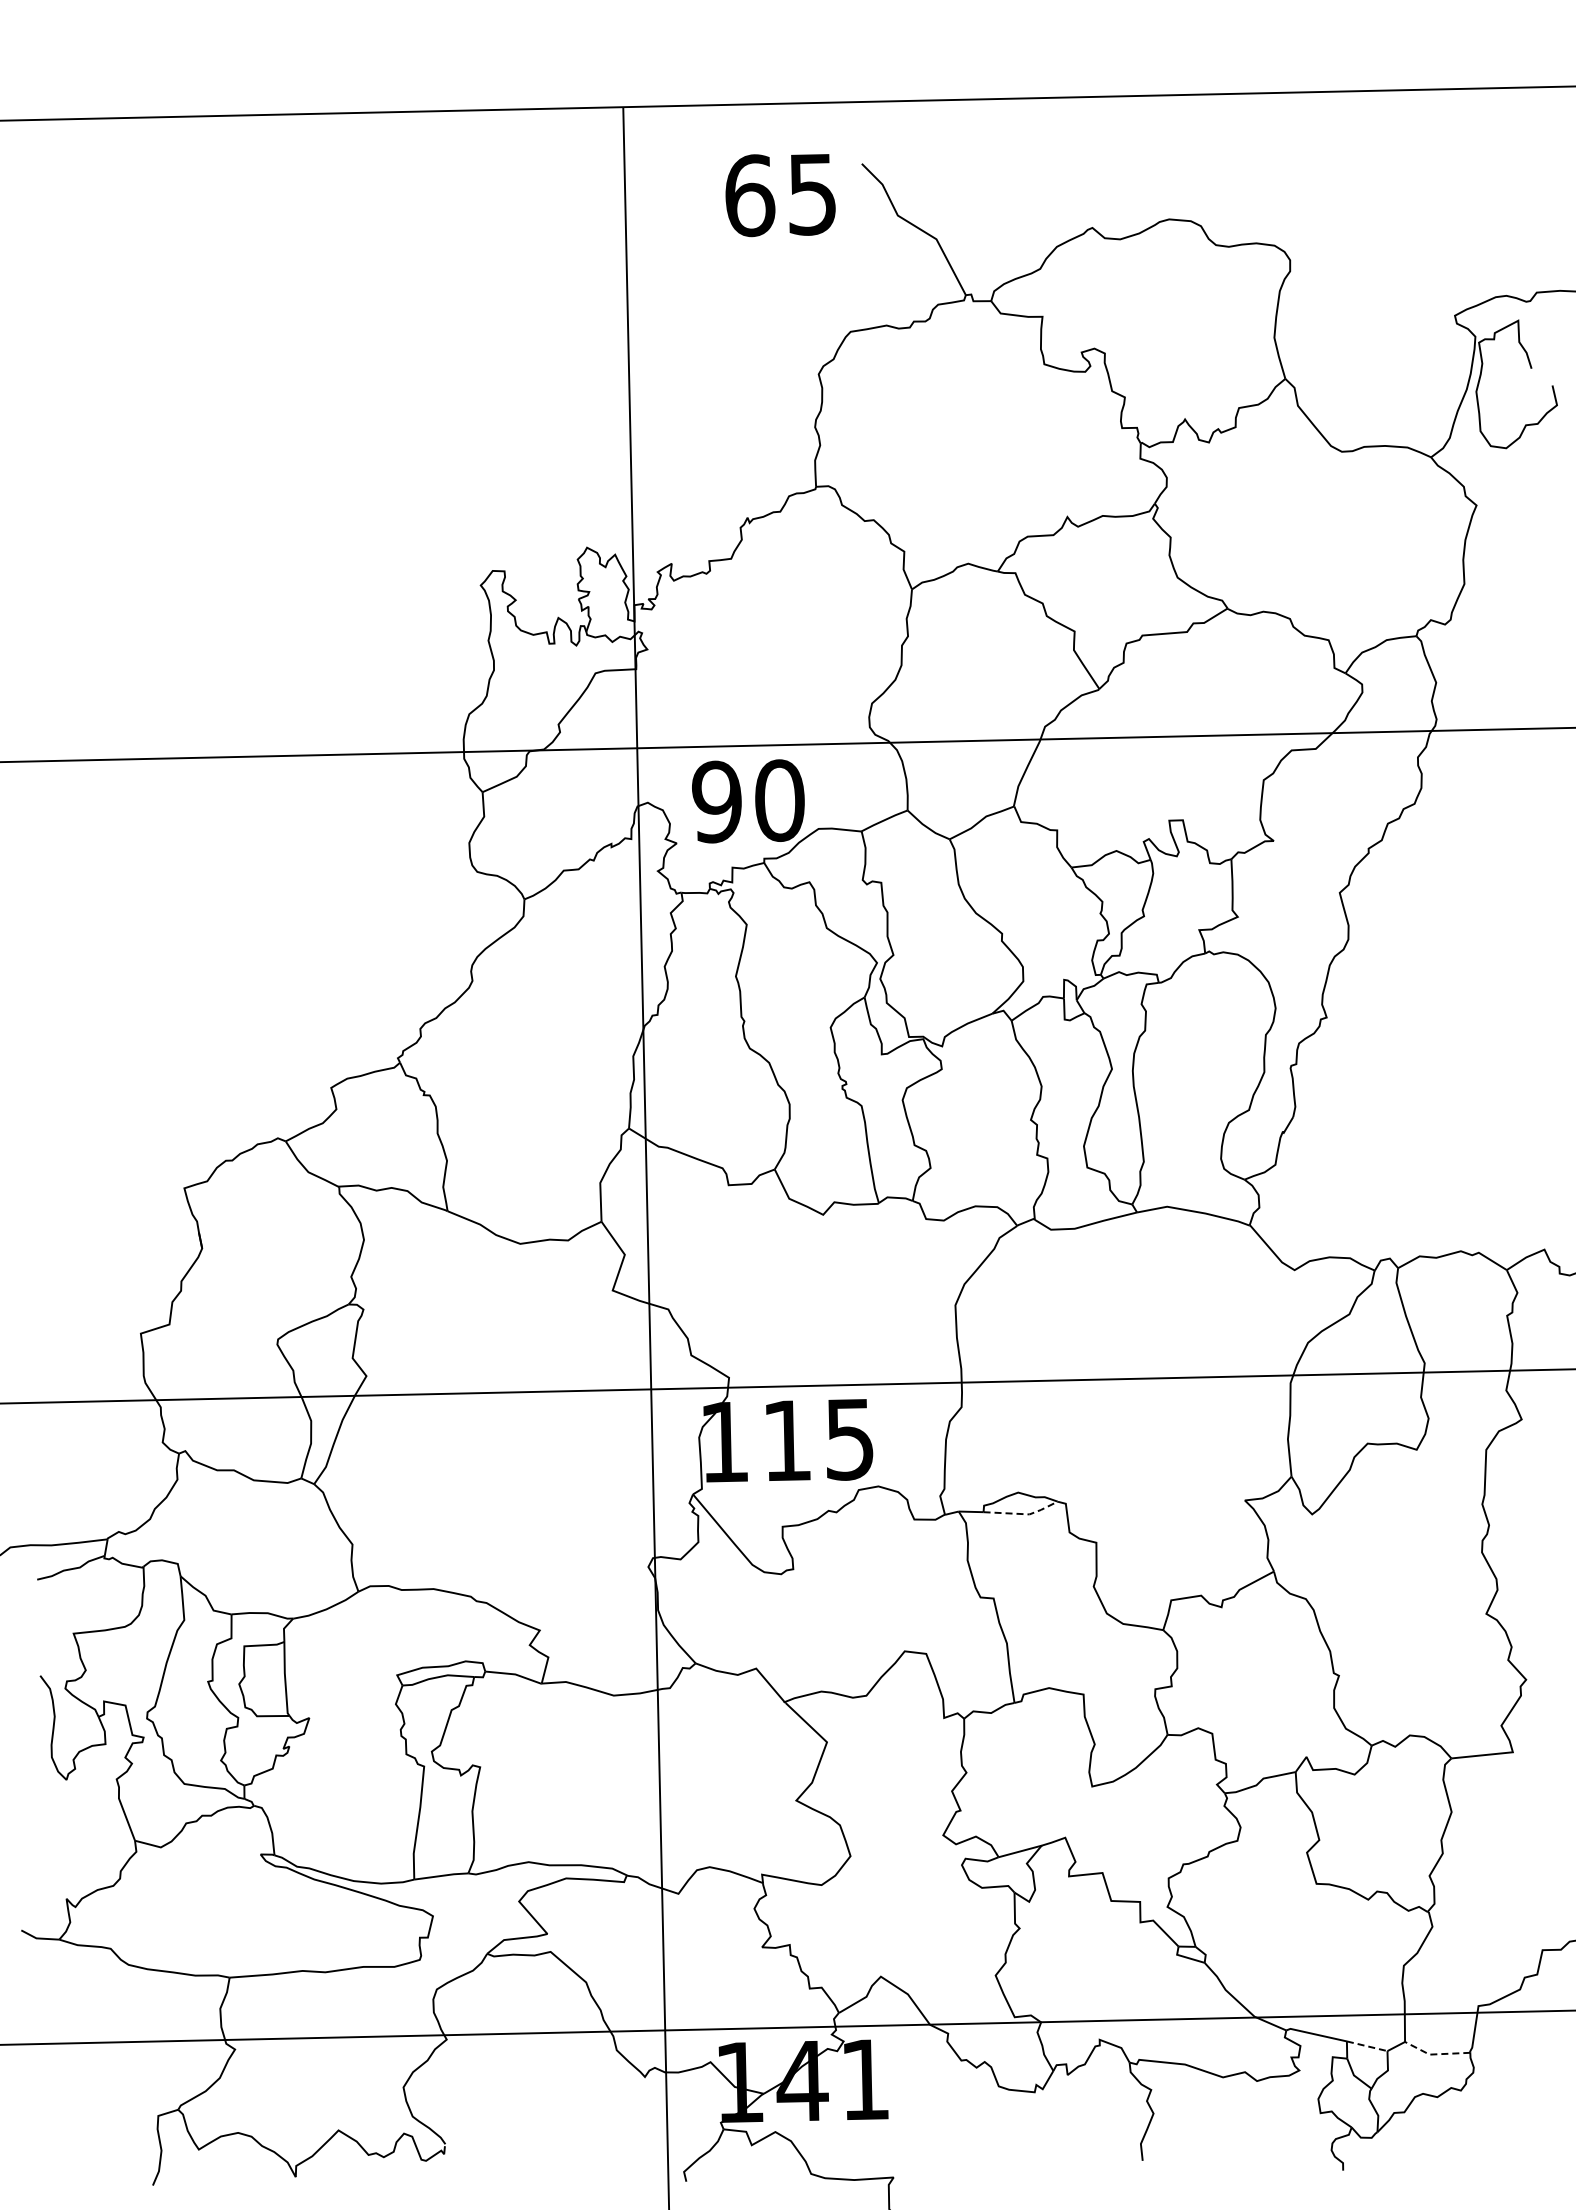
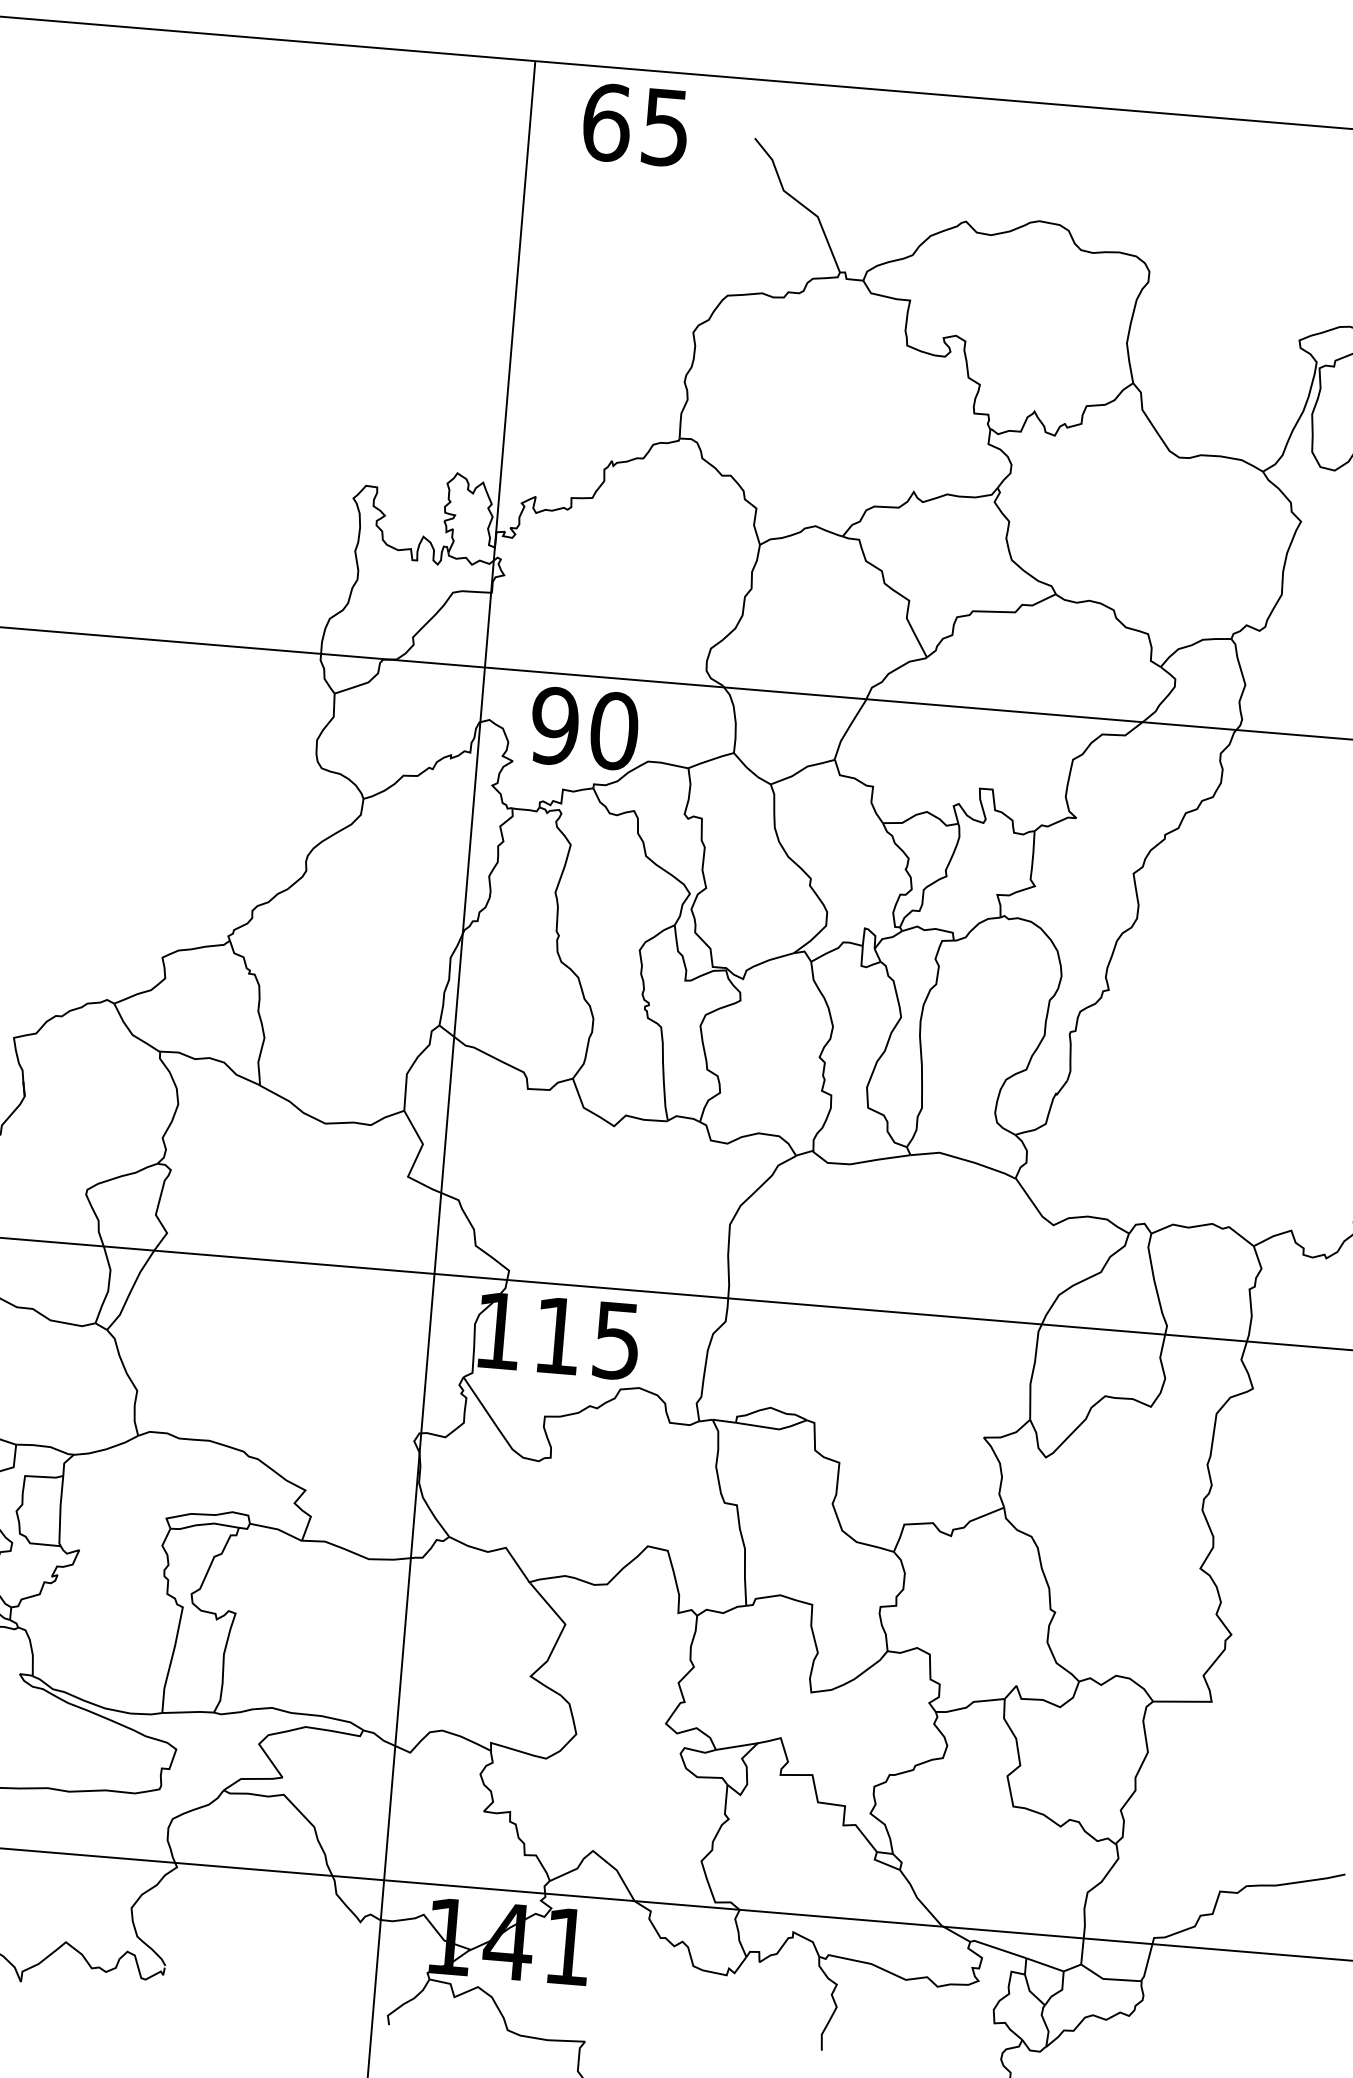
text: (780, 195) -> (635, 125), moved
line: (1023, 1514) -> (773, 1428), dashed -> solid
line: (1367, 2046) -> (1045, 1965), dashed -> solid
line: (1435, 2054) -> (1108, 1979), dashed -> solid

